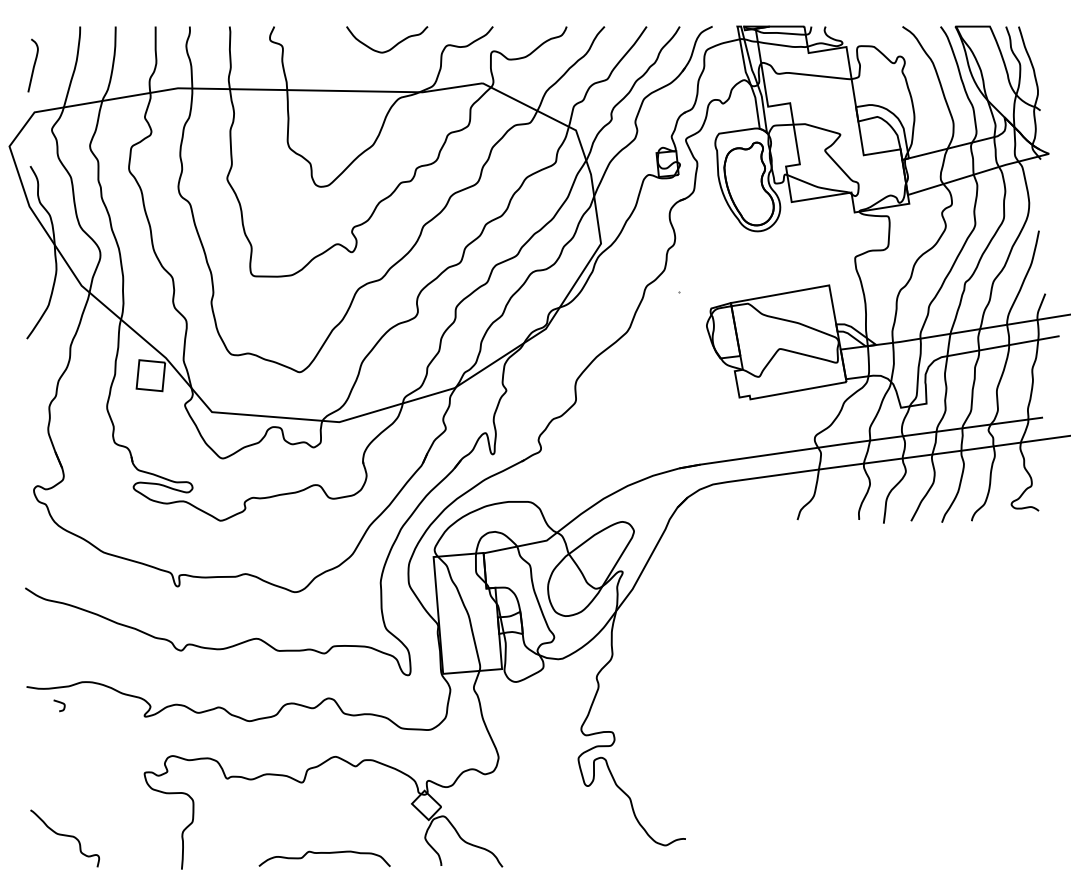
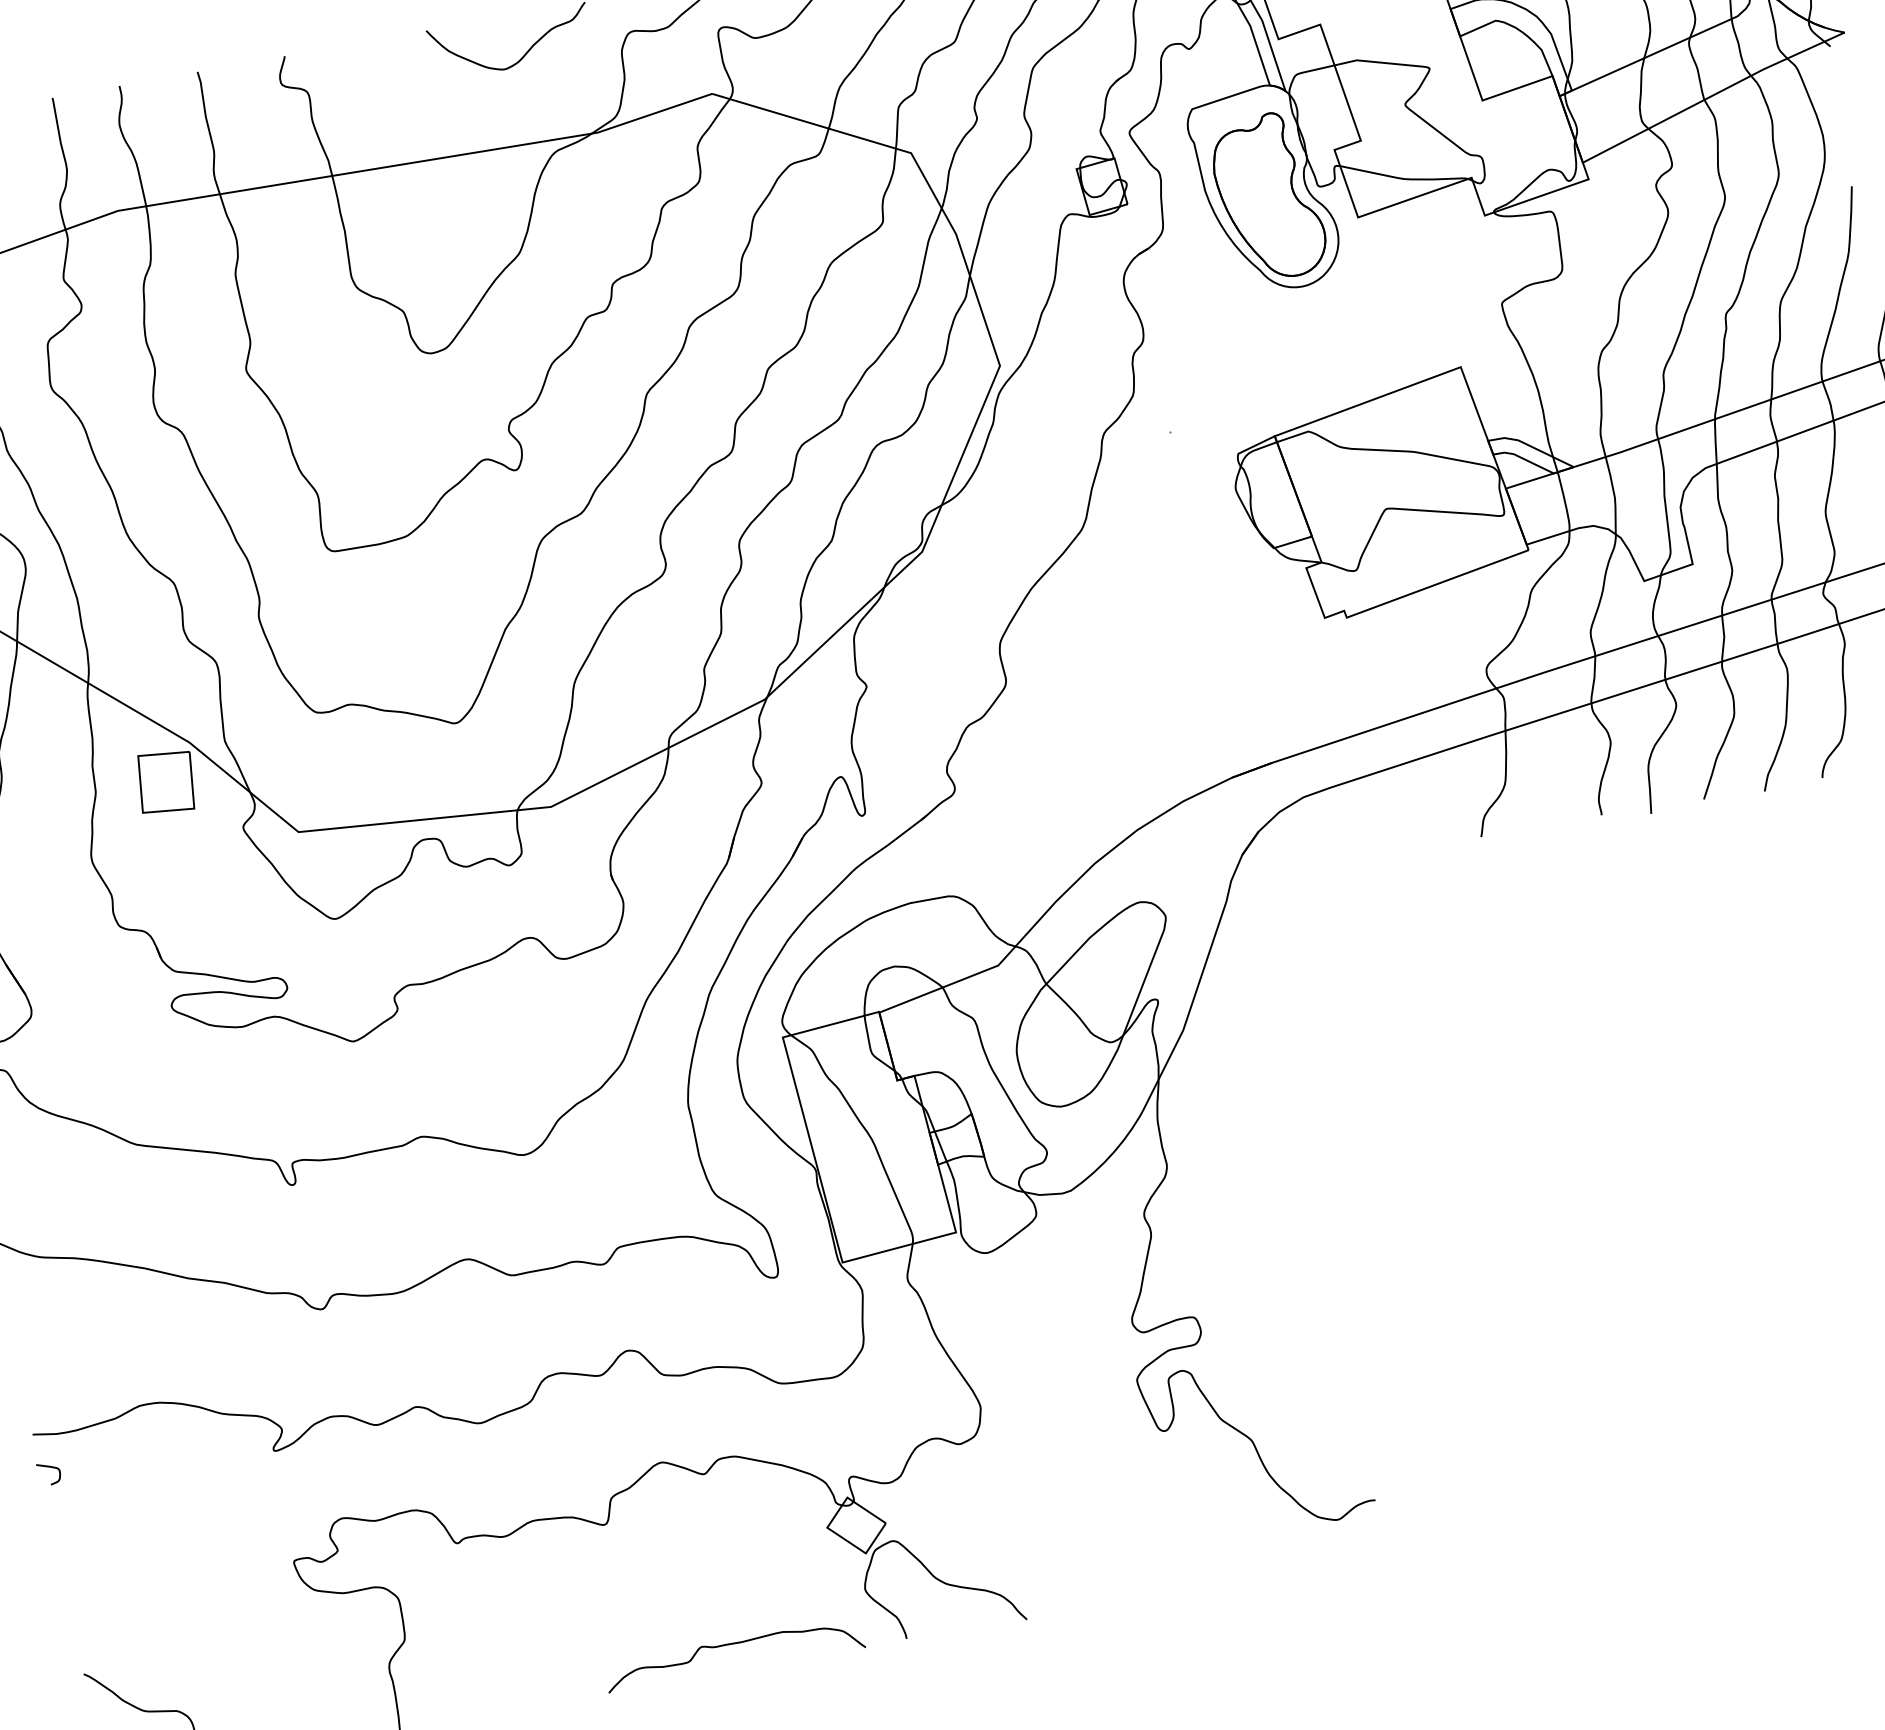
curve: (59, 703) -> (48, 1469), moved
curve: (324, 853) -> (732, 1644), moved

